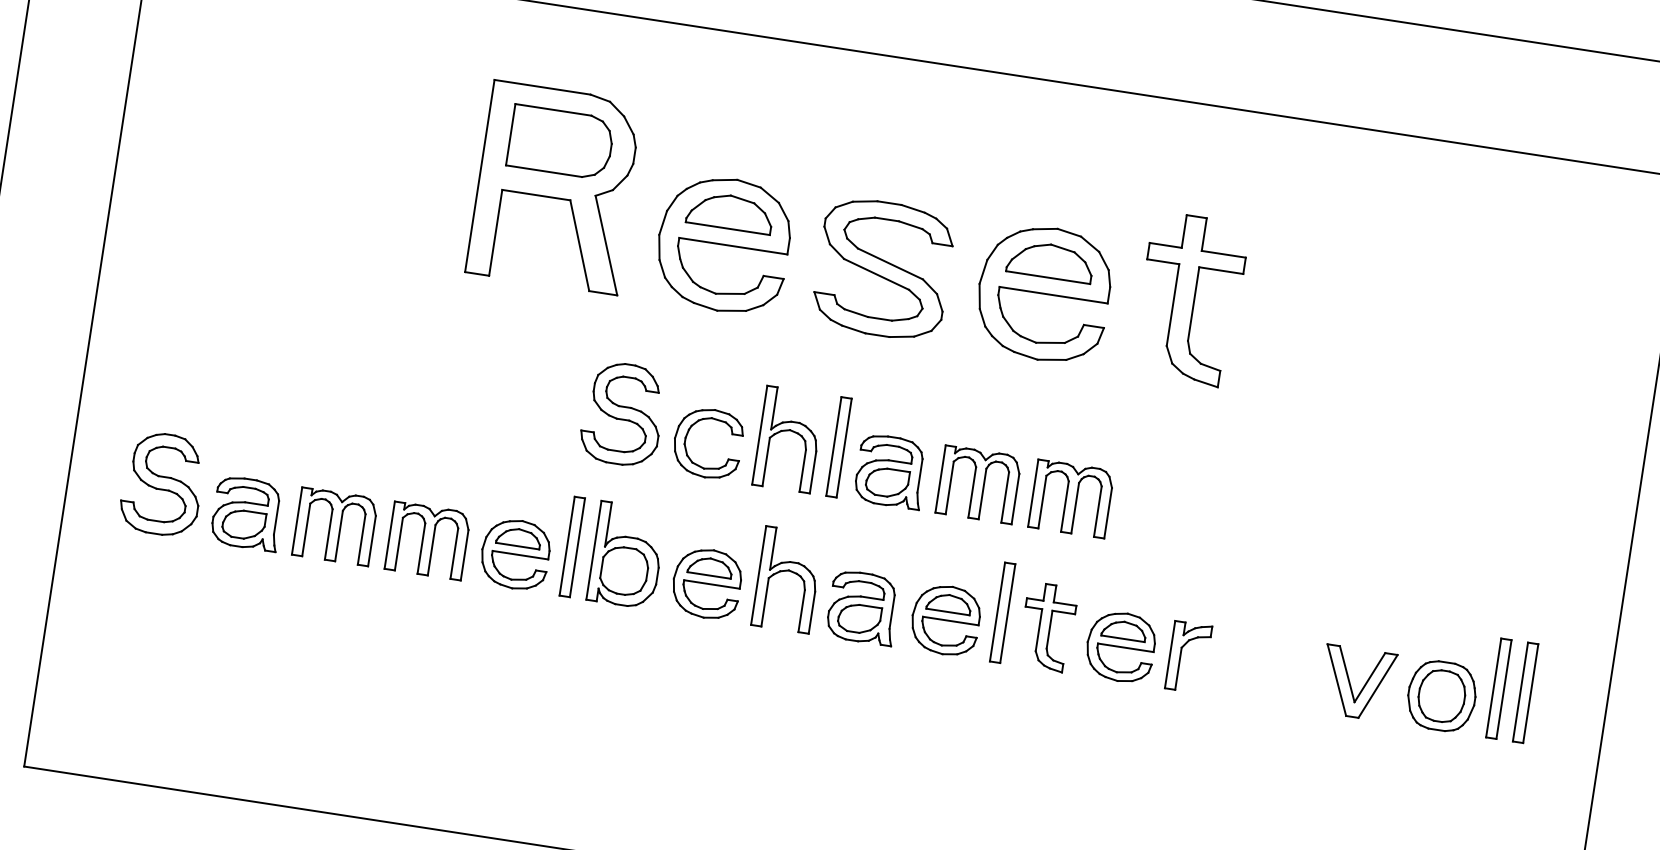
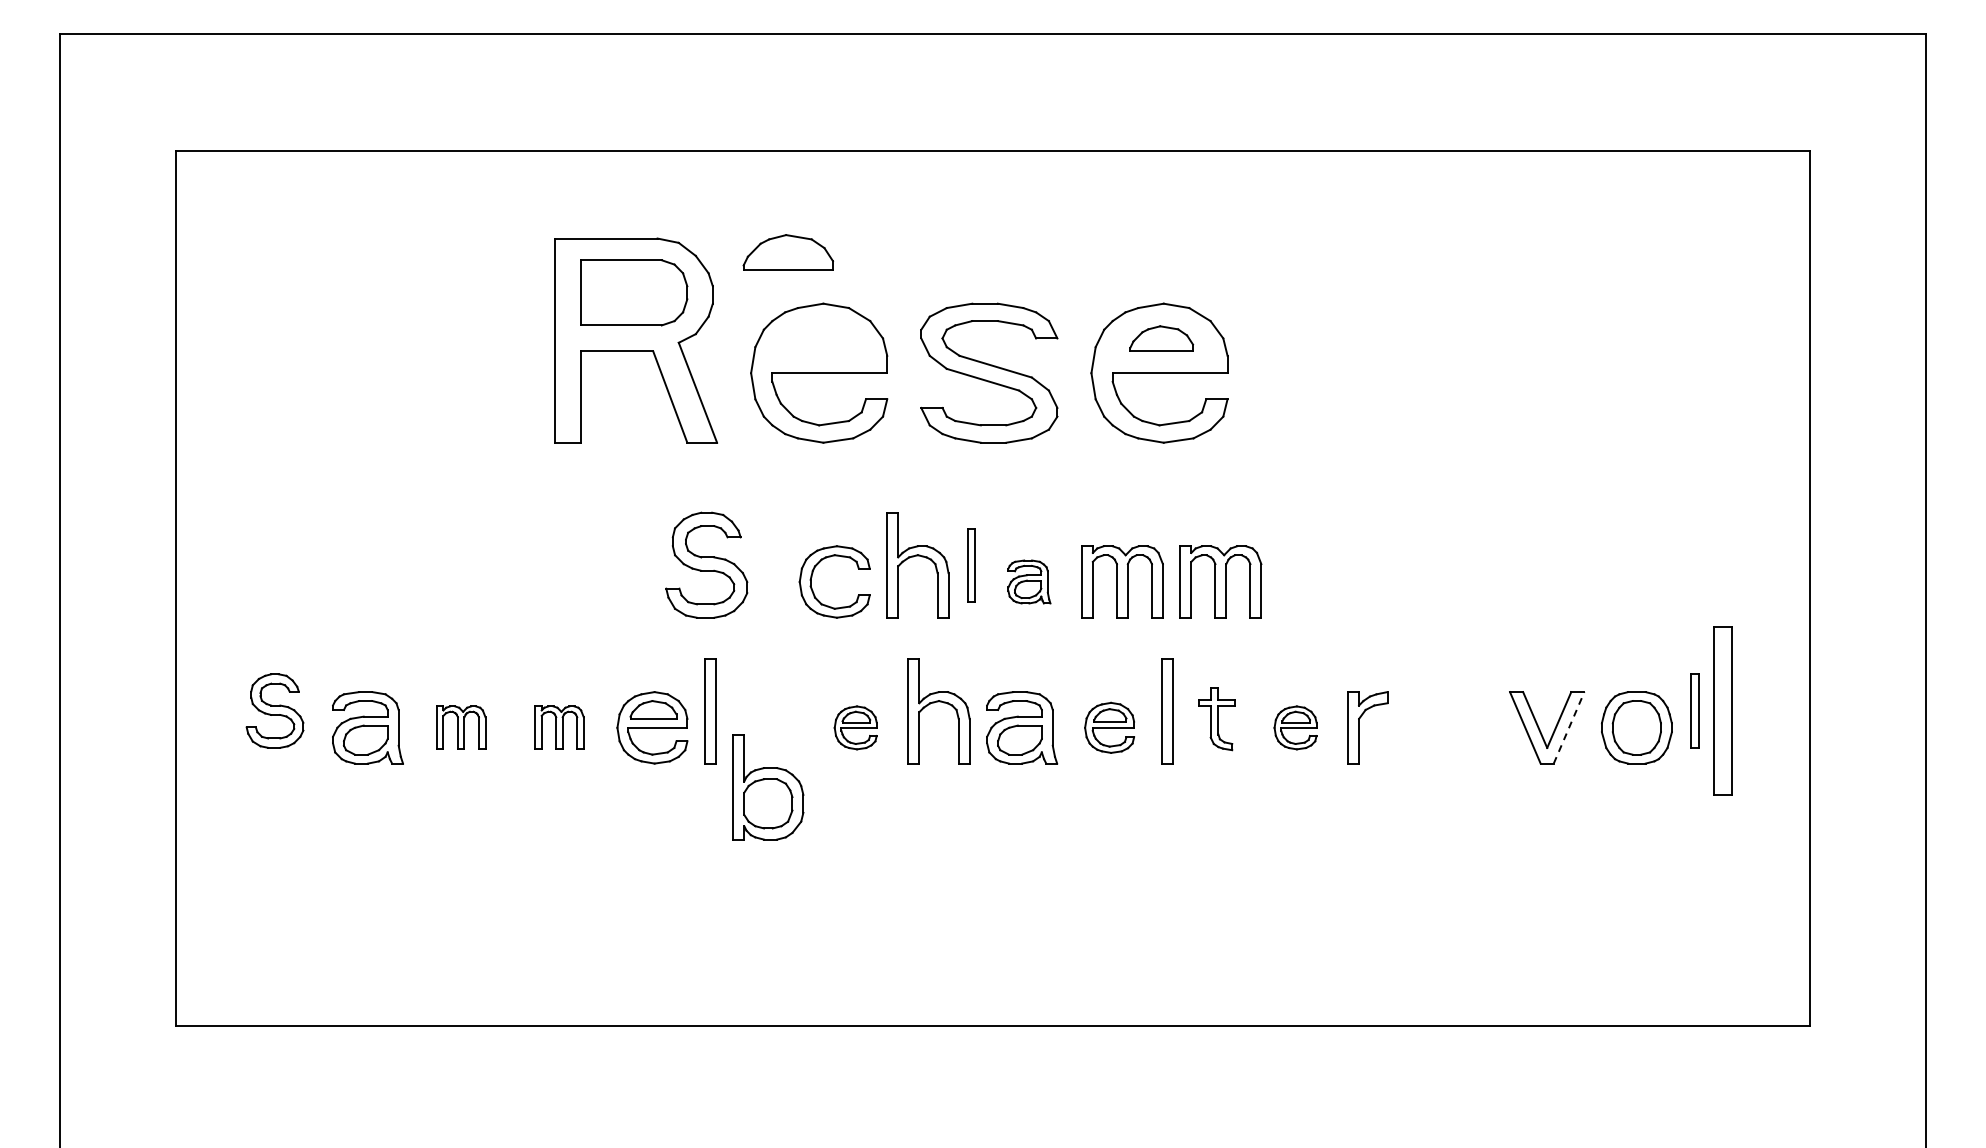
part: (729, 212) -> (787, 252), moved
part: (1050, 261) -> (1161, 338), size x0.7
part: (1190, 299) -> (1312, 355), removed
part: (622, 413) -> (706, 564), moved
part: (839, 447) -> (971, 565), size x0.7
part: (891, 470) -> (1029, 581), size x0.6
part: (162, 483) -> (274, 710), size x0.7
part: (335, 526) -> (461, 727), size x0.6
part: (427, 540) -> (559, 727), size x0.6
part: (626, 555) -> (768, 787), moved
part: (706, 583) -> (855, 727), size x0.6
part: (945, 619) -> (1109, 727), size x0.7
part: (1047, 626) -> (1216, 718), size x0.7
part: (1120, 646) -> (1295, 727), size x0.6
line: (1378, 686) -> (1569, 727), solid -> dashed
part: (1498, 689) -> (1694, 711), size x0.7
part: (1525, 693) -> (1723, 711), size x1.6

